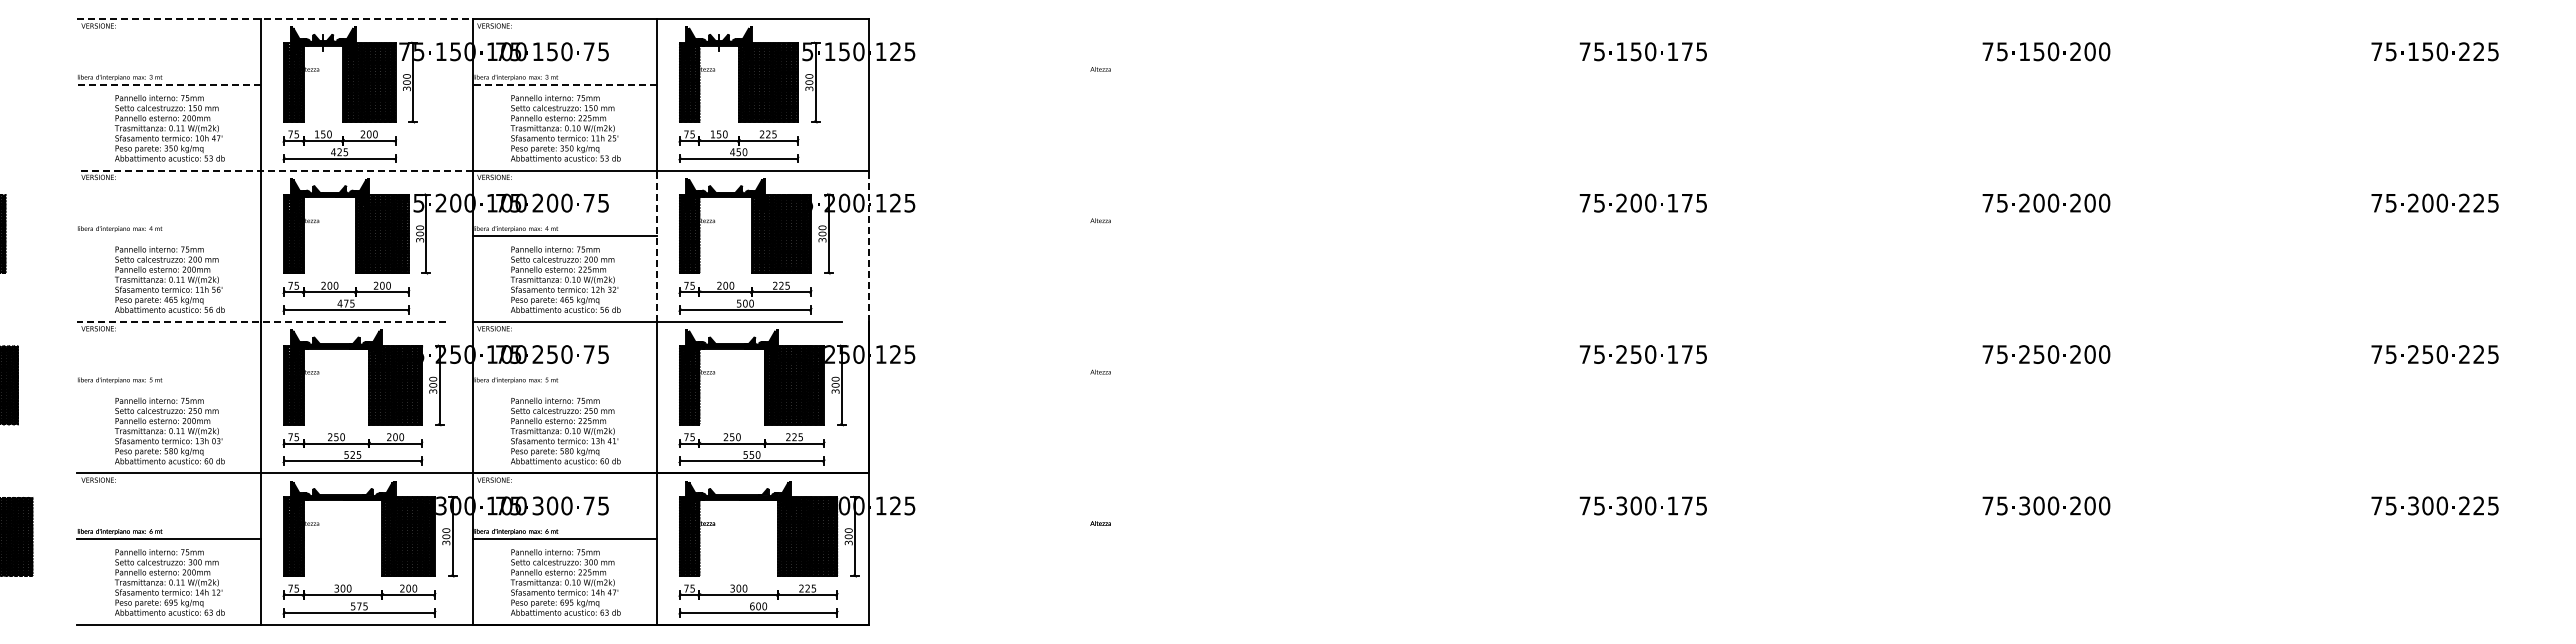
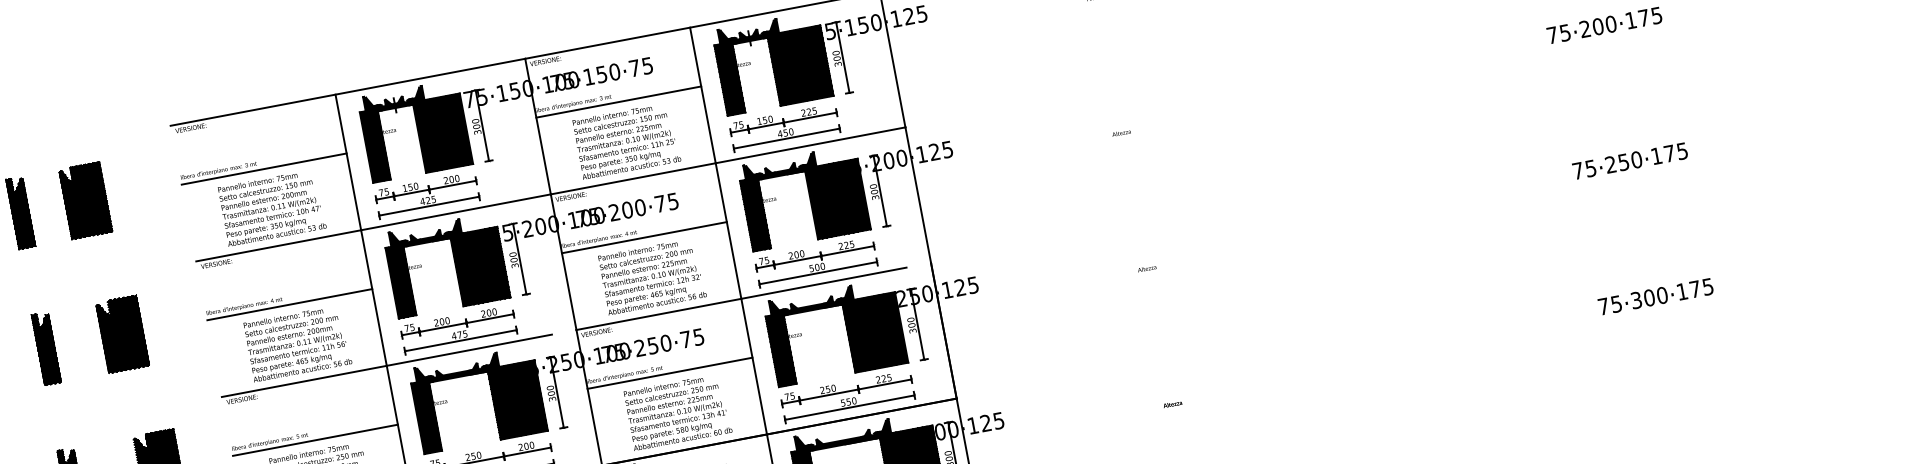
line: (275, 19) -> (348, 92), dashed -> solid
line: (168, 84) -> (263, 168), dashed -> solid
line: (564, 84) -> (618, 101), dashed -> solid
line: (275, 170) -> (373, 227), dashed -> solid
line: (169, 236) -> (290, 304), added
line: (657, 246) -> (728, 231), dashed -> solid
line: (868, 246) -> (917, 195), dashed -> solid
line: (261, 321) -> (386, 365), dashed -> solid
line: (169, 387) -> (315, 440), added
line: (565, 387) -> (670, 373), added

